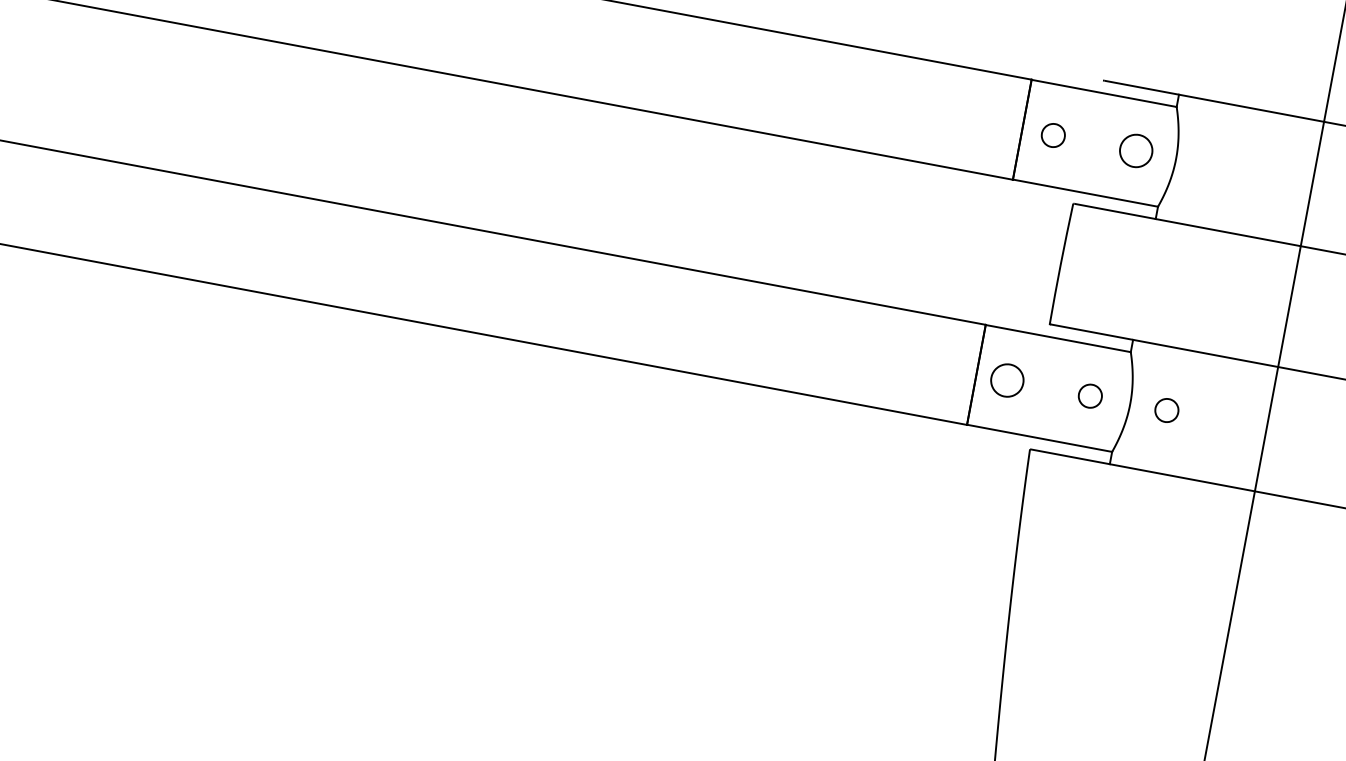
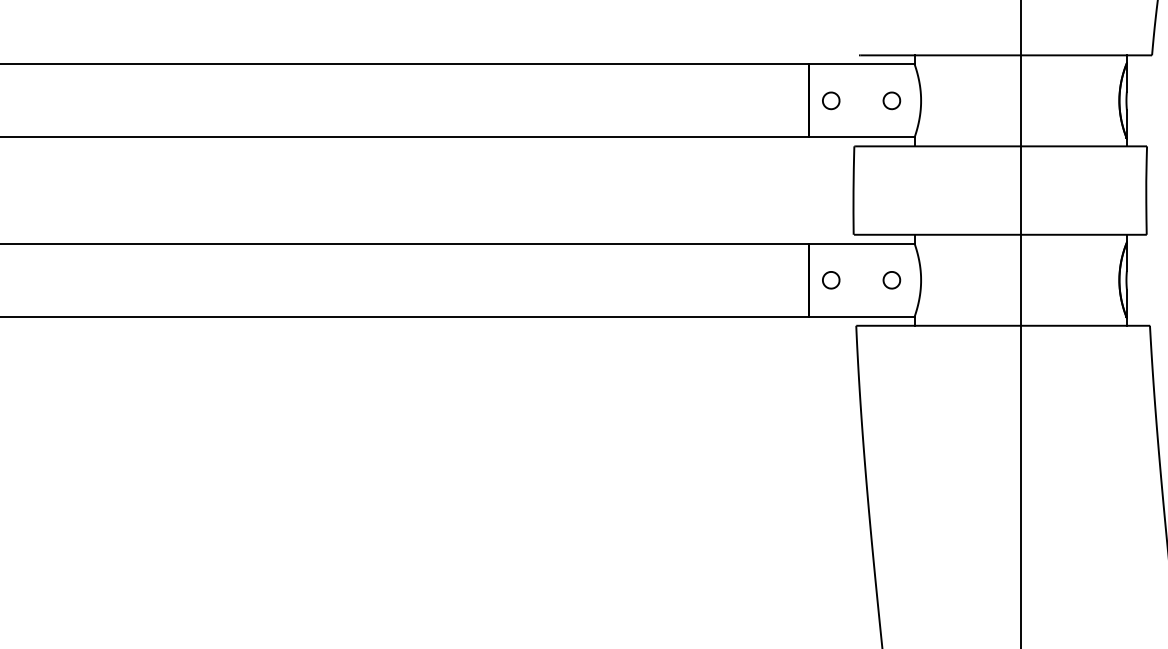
part: (1135, 150) -> (891, 100), size x0.71
part: (1007, 381) -> (831, 280), size x0.71
part: (1166, 410) -> (947, 280), removed

